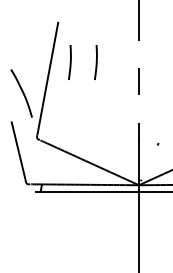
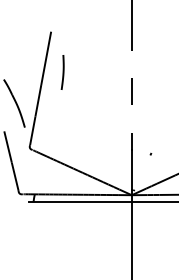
line: (95, 62) -> (88, 72), removed

